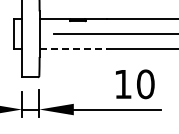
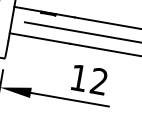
line: (73, 48) -> (40, 38), dashed -> solid
text: (145, 84) -> (99, 81), 10 -> 12

